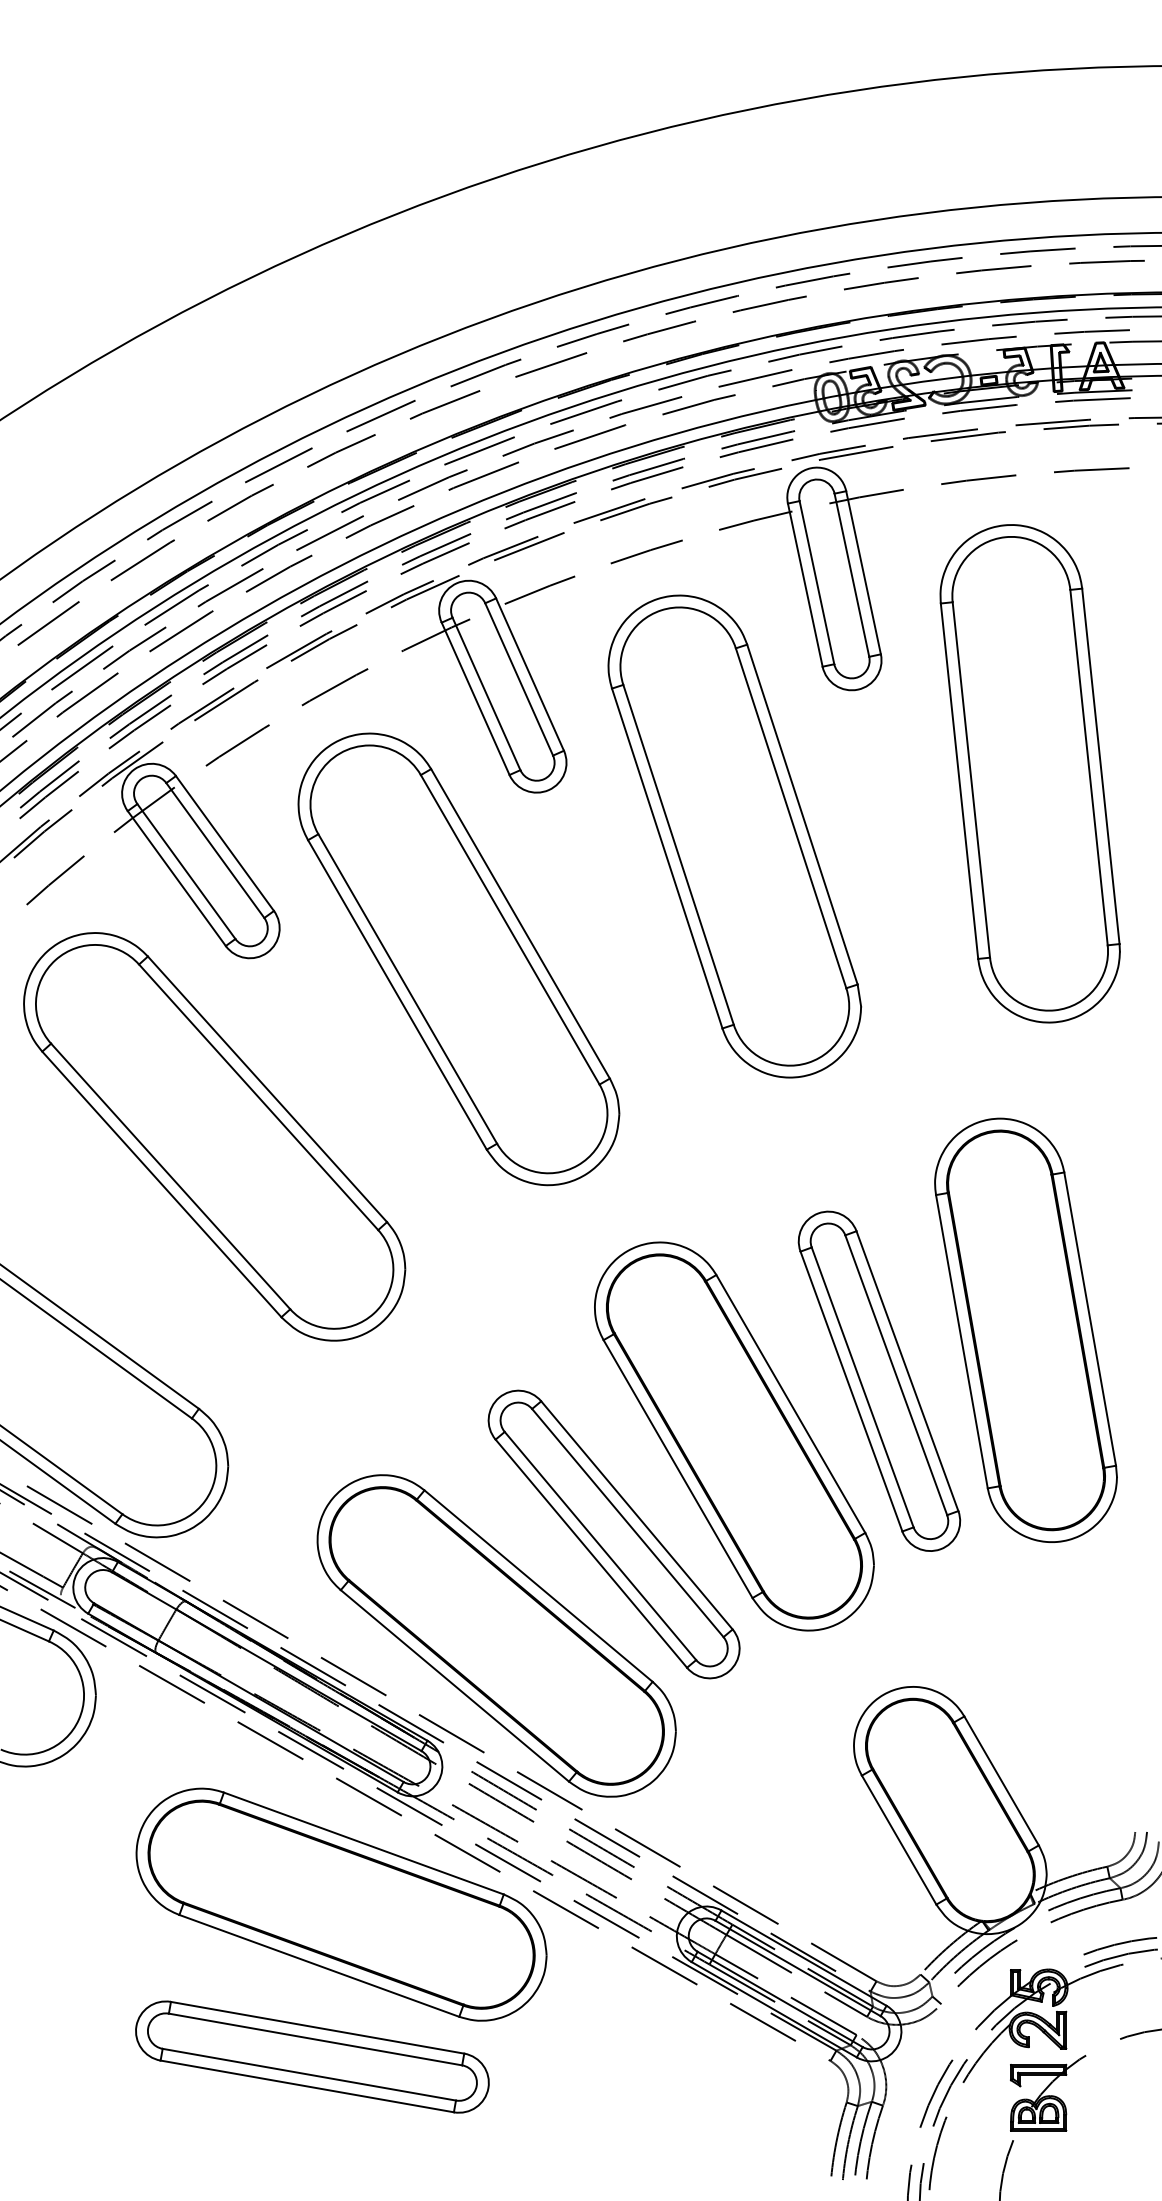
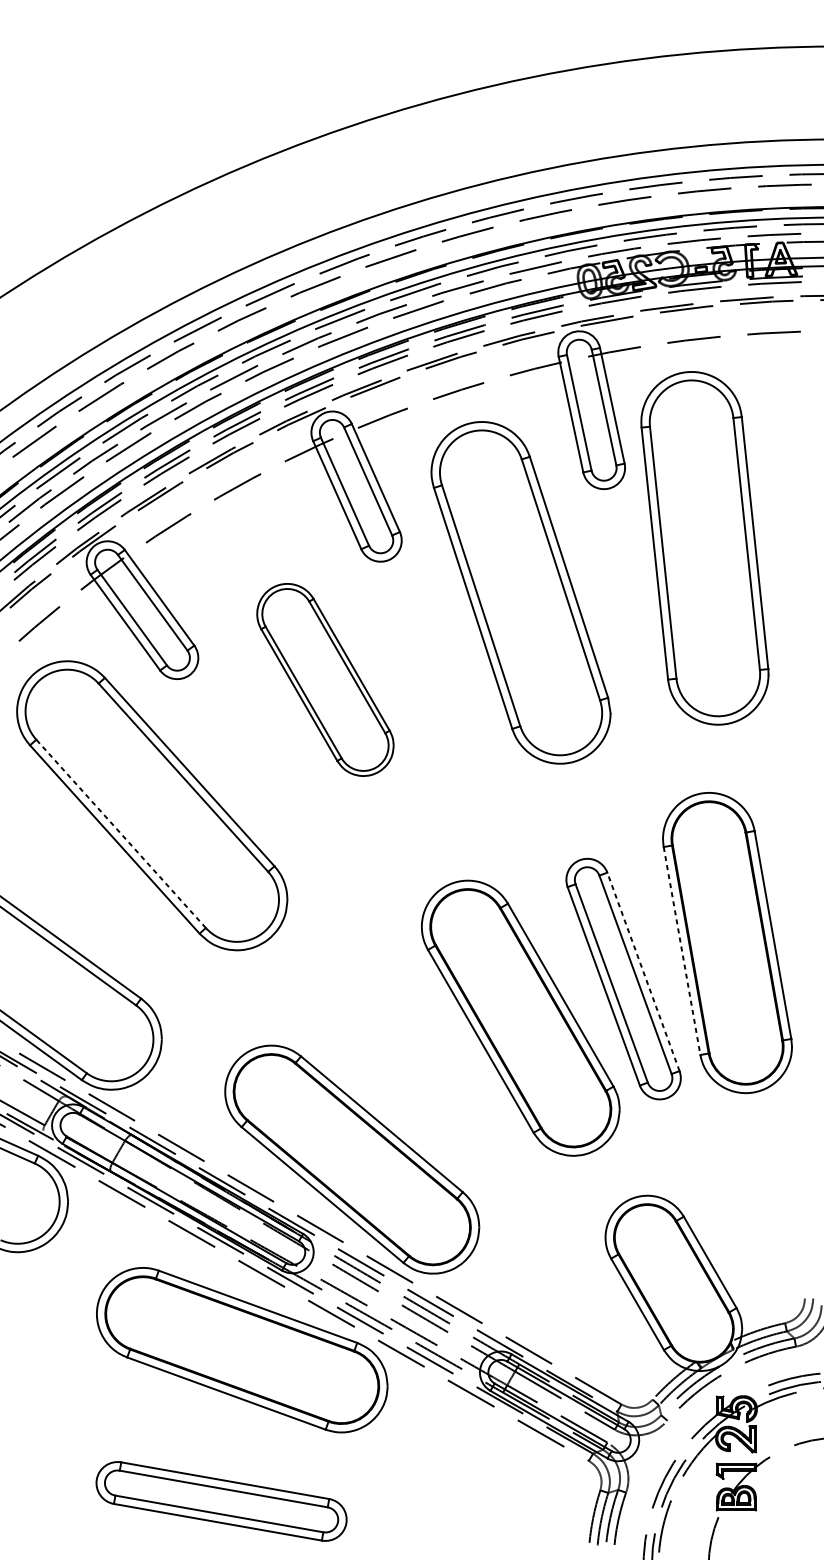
part: (1029, 773) -> (704, 548), moved
part: (458, 959) -> (325, 680), size x0.6
line: (170, 1176) -> (120, 833), solid -> dashed
line: (961, 1341) -> (681, 950), solid -> dashed
line: (907, 1371) -> (643, 972), solid -> dashed
part: (613, 1534) -> (435, 1087), removed
part: (312, 2056) -> (221, 1501), moved

